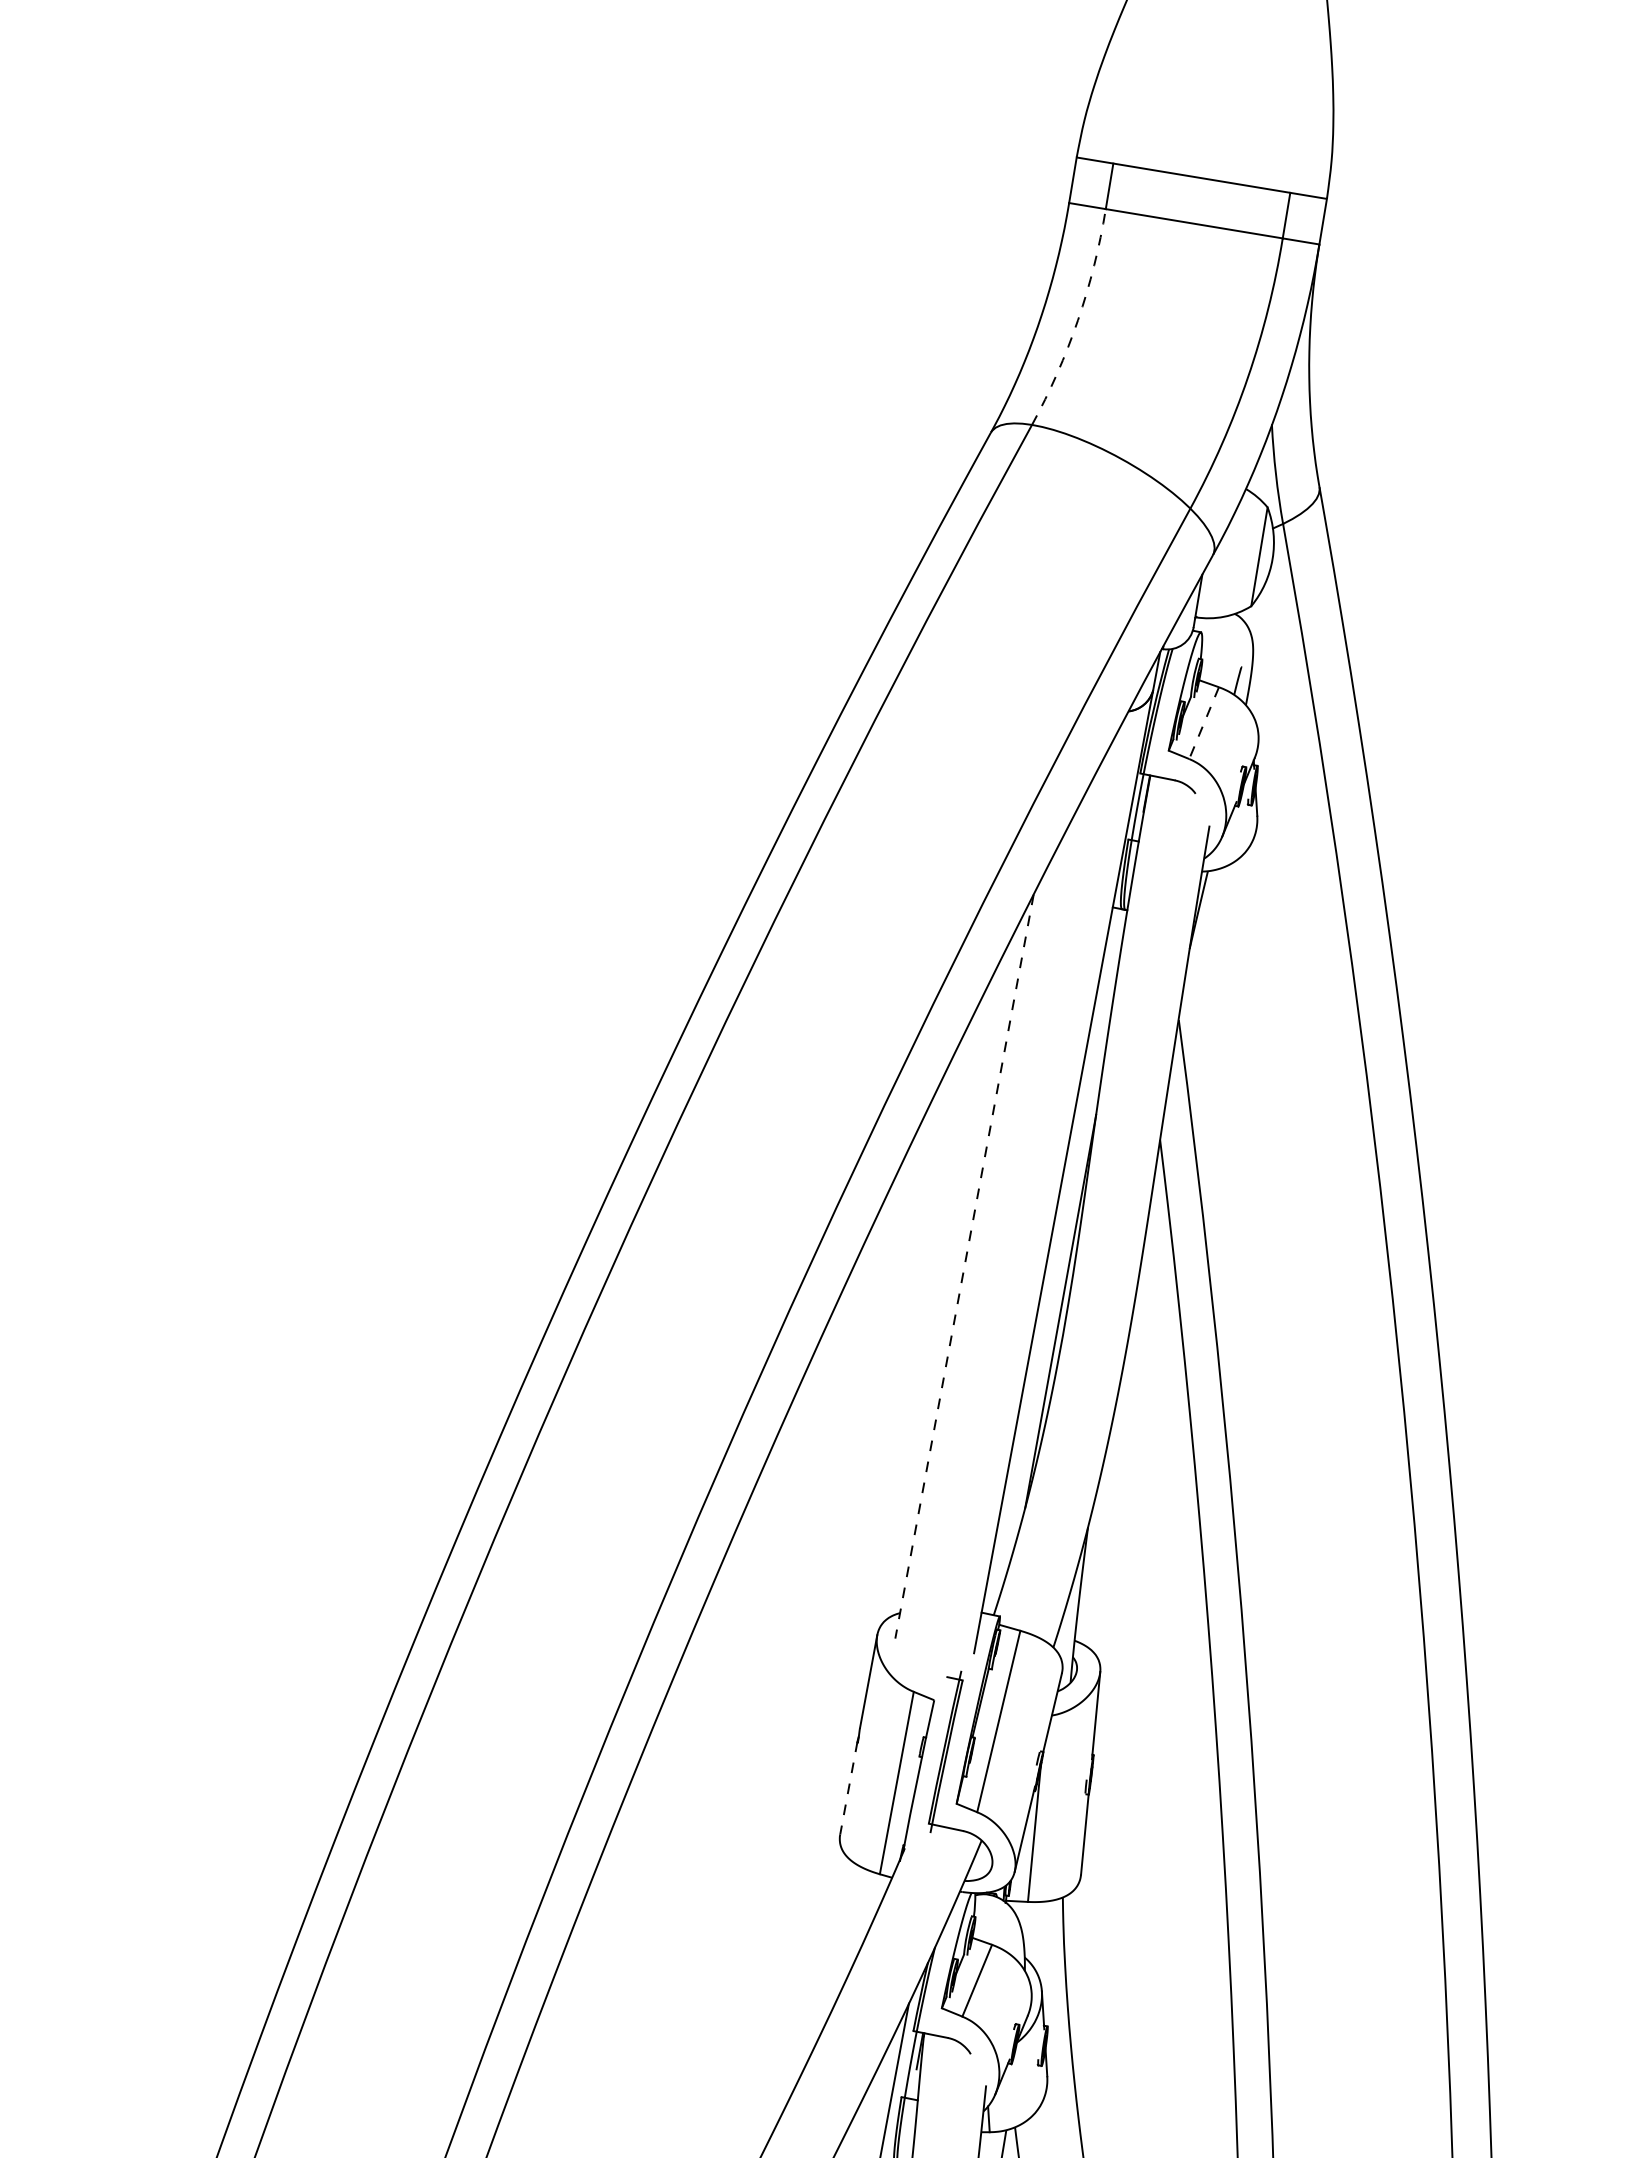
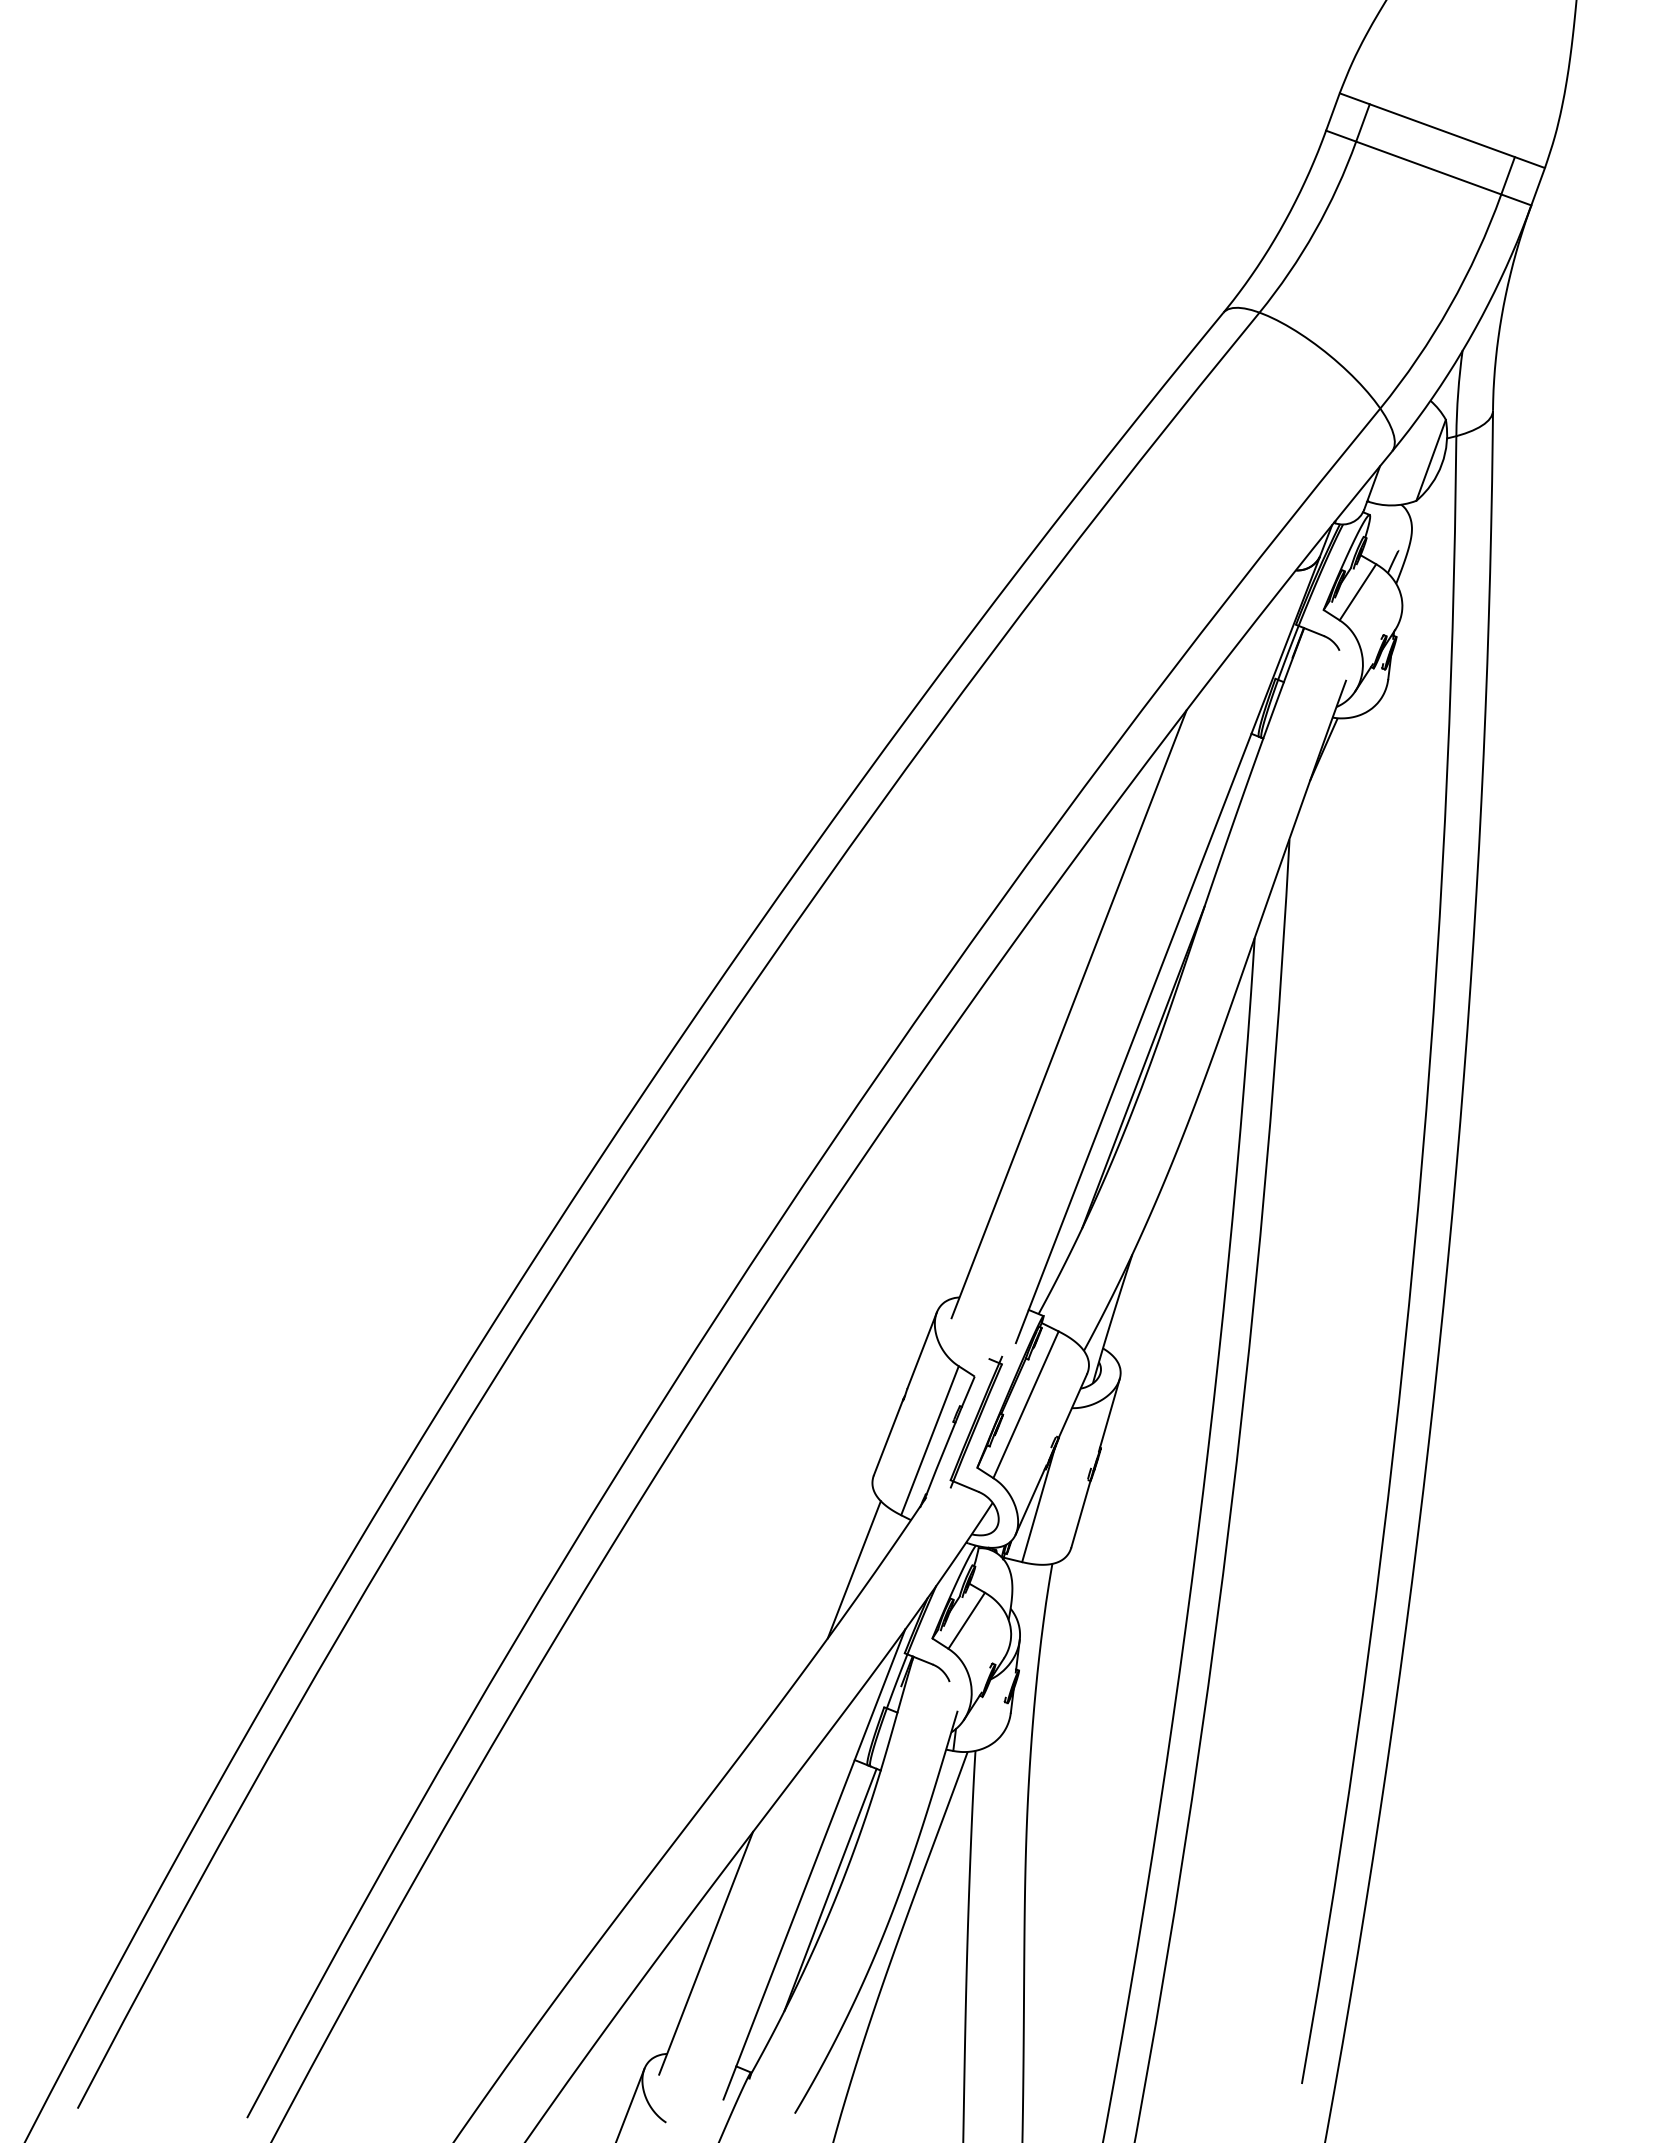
arc: (1078, 320) -> (1315, 231), dashed -> solid
line: (1203, 723) -> (1357, 592), dashed -> solid
line: (965, 1266) -> (1069, 1014), dashed -> solid
line: (848, 1788) -> (888, 1437), dashed -> solid
line: (837, 1946) -> (853, 1569), added

